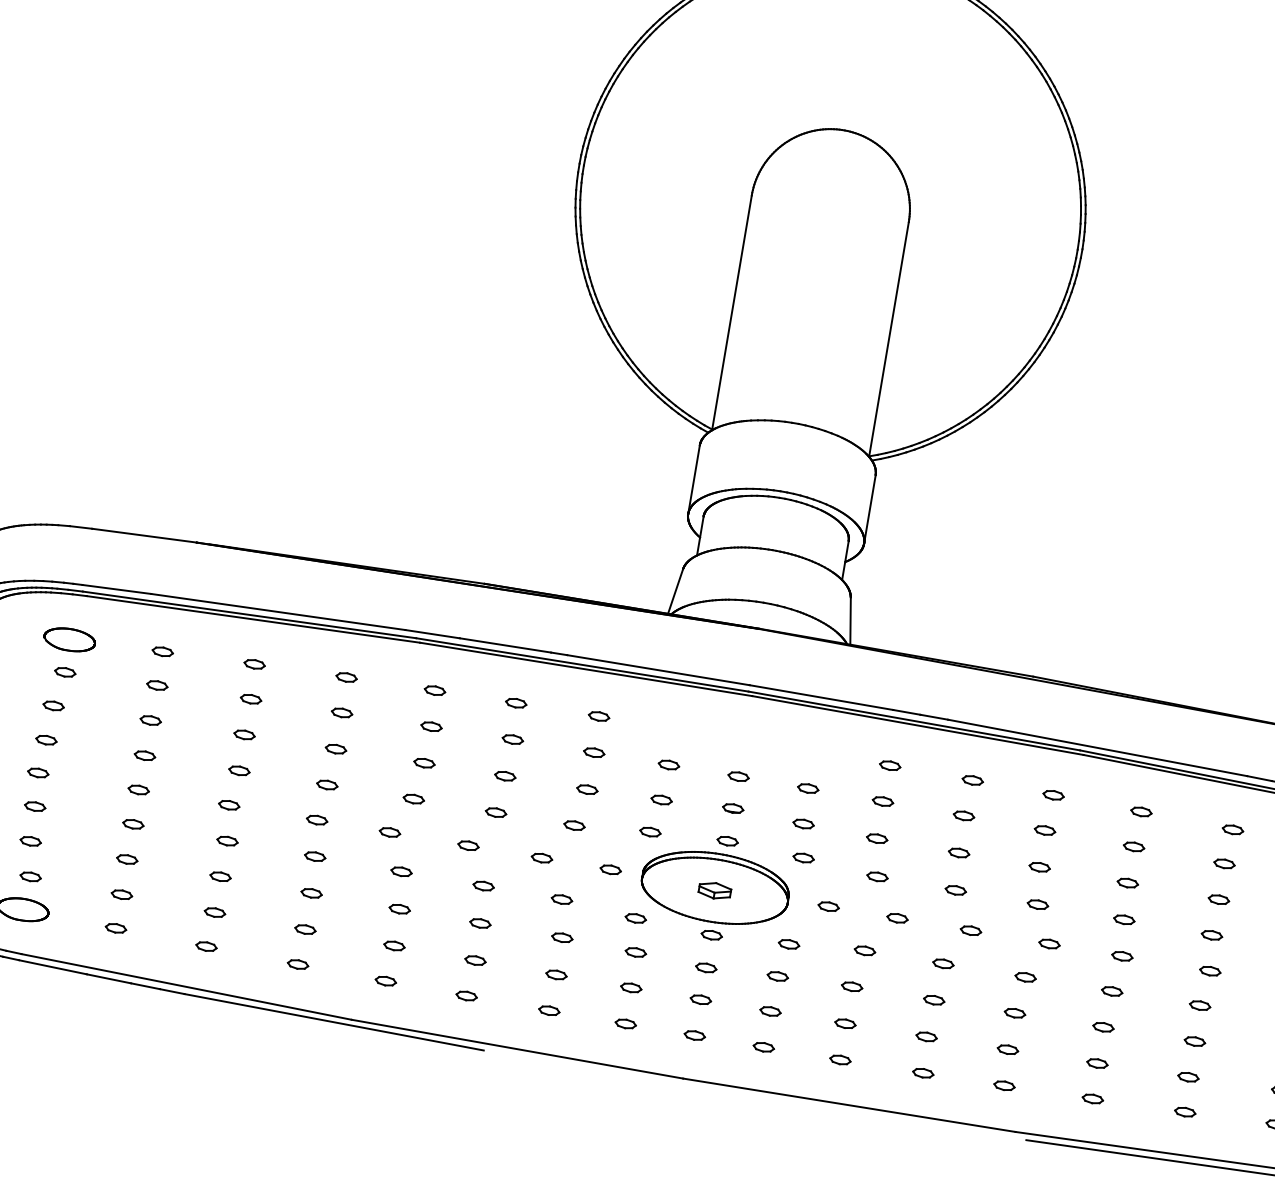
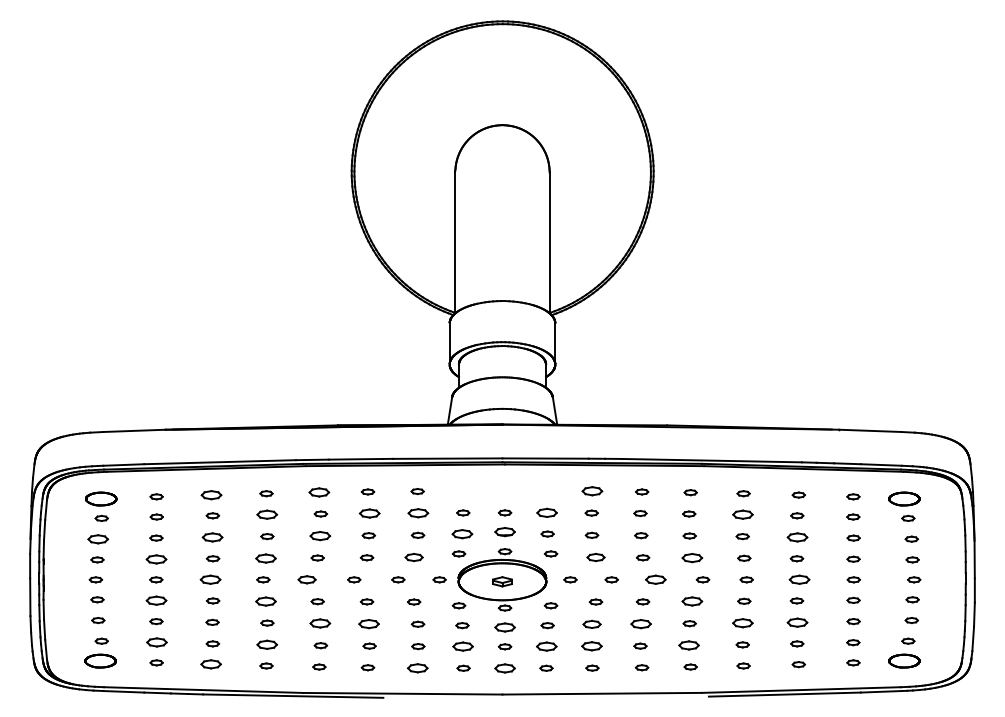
part: (254, 663) -> (211, 494), size x1.6
part: (435, 690) -> (319, 492), size x1.6
part: (54, 704) -> (98, 538), size x1.6
part: (342, 712) -> (267, 514), size x1.6
part: (244, 733) -> (212, 536), size x1.6
part: (512, 739) -> (369, 513), size x1.6
part: (594, 751) -> (418, 512), size x1.6
part: (145, 754) -> (156, 558), size x1.6
part: (424, 762) -> (320, 535), size x1.6
part: (890, 765) -> (592, 491), size x1.6
part: (327, 783) -> (265, 557), size x1.6
part: (807, 787) -> (546, 512), size x1.6
part: (661, 799) -> (462, 533), size x1.6
part: (229, 804) -> (210, 579), size x1.6
part: (732, 807) -> (504, 531), size x1.6
part: (133, 822) -> (156, 599), size x1.6
part: (573, 825) -> (413, 557), size x1.4
part: (389, 831) -> (306, 579), size x1.4
part: (1133, 846) -> (742, 514), size x1.6
part: (314, 855) -> (265, 600), size x1.6
part: (876, 876) -> (595, 557), size x1.4
part: (121, 894) -> (156, 642), size x1.6
part: (1219, 898) -> (797, 536), size x1.6
part: (1038, 903) -> (692, 557), size x1.6
part: (400, 908) -> (320, 623), size x1.6
part: (479, 922) -> (368, 623), size x1.6
part: (305, 928) -> (267, 644), size x1.6
part: (970, 930) -> (655, 579), size x1.6
part: (206, 946) -> (211, 664), size x1.6
part: (705, 967) -> (504, 627), size x1.6
part: (1210, 970) -> (799, 579), size x1.6
part: (1025, 977) -> (692, 601), size x1.6
part: (851, 985) -> (591, 623), size x1.4
part: (631, 987) -> (463, 646), size x1.6
part: (934, 999) -> (641, 623), size x1.6
part: (549, 1009) -> (417, 667), size x1.6
part: (770, 1010) -> (546, 646), size x1.6
part: (844, 1023) -> (591, 646), size x1.6
part: (1103, 1026) -> (742, 622), size x1.6
part: (694, 1034) -> (504, 667), size x1.6
part: (1195, 1040) -> (797, 621), size x1.6
part: (1008, 1049) -> (689, 645), size x1.6

